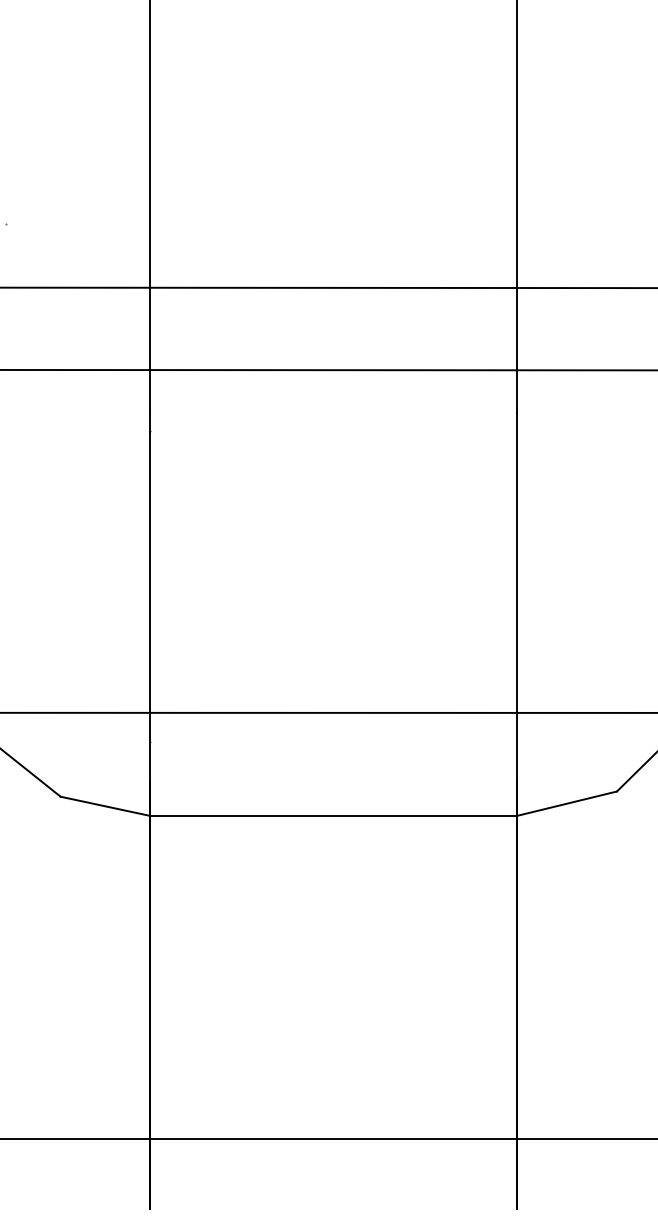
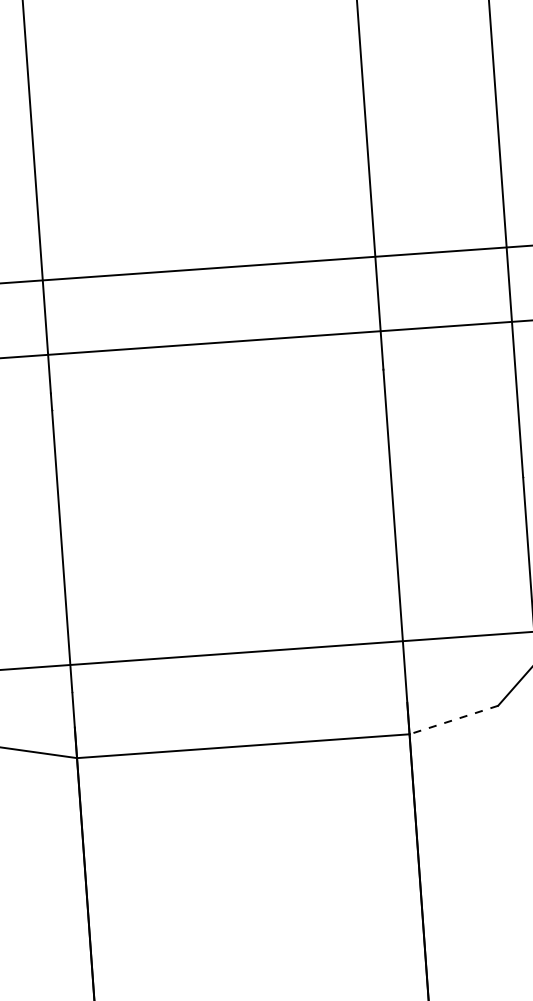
line: (566, 803) -> (453, 719), solid -> dashed

